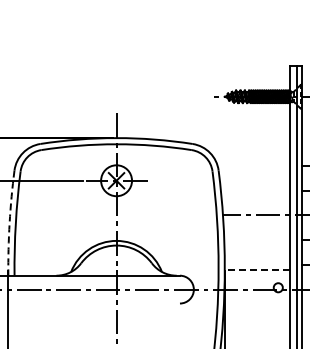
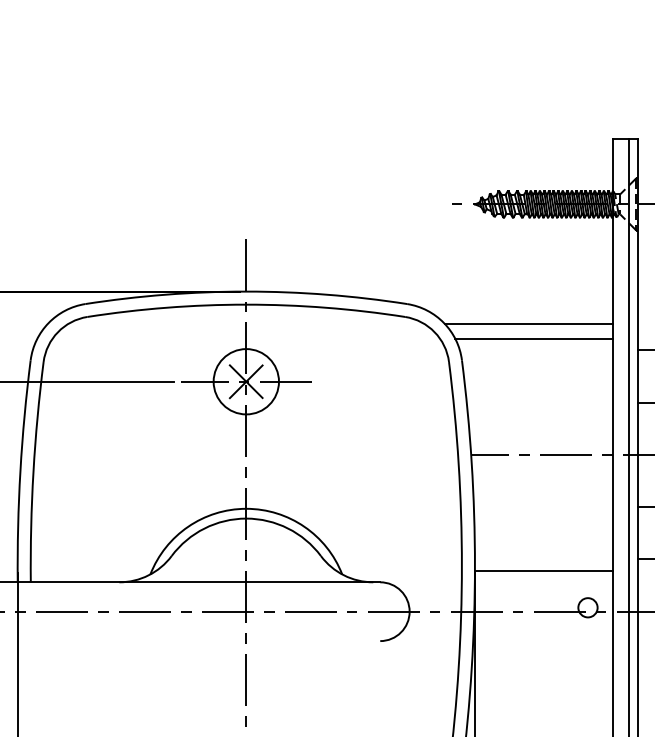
line: (250, 153) -> (529, 324), added
line: (252, 160) -> (533, 338), added
arc: (9, 223) -> (20, 472), dashed -> solid
line: (257, 270) -> (544, 571), dashed -> solid

